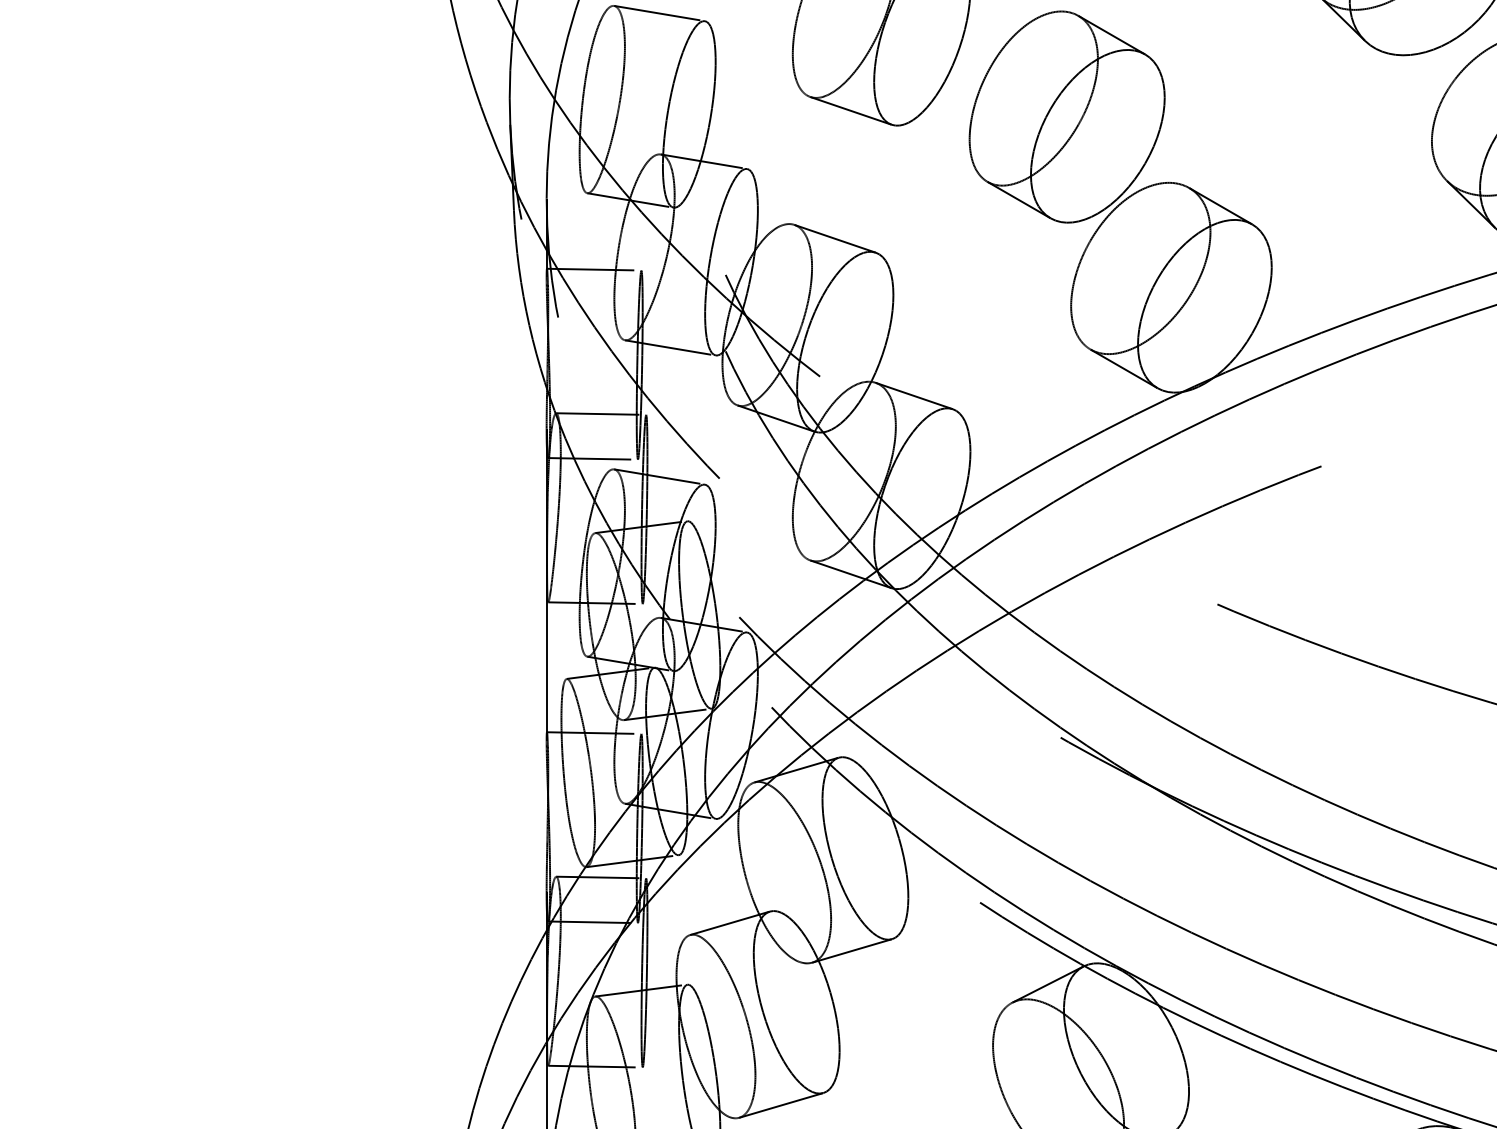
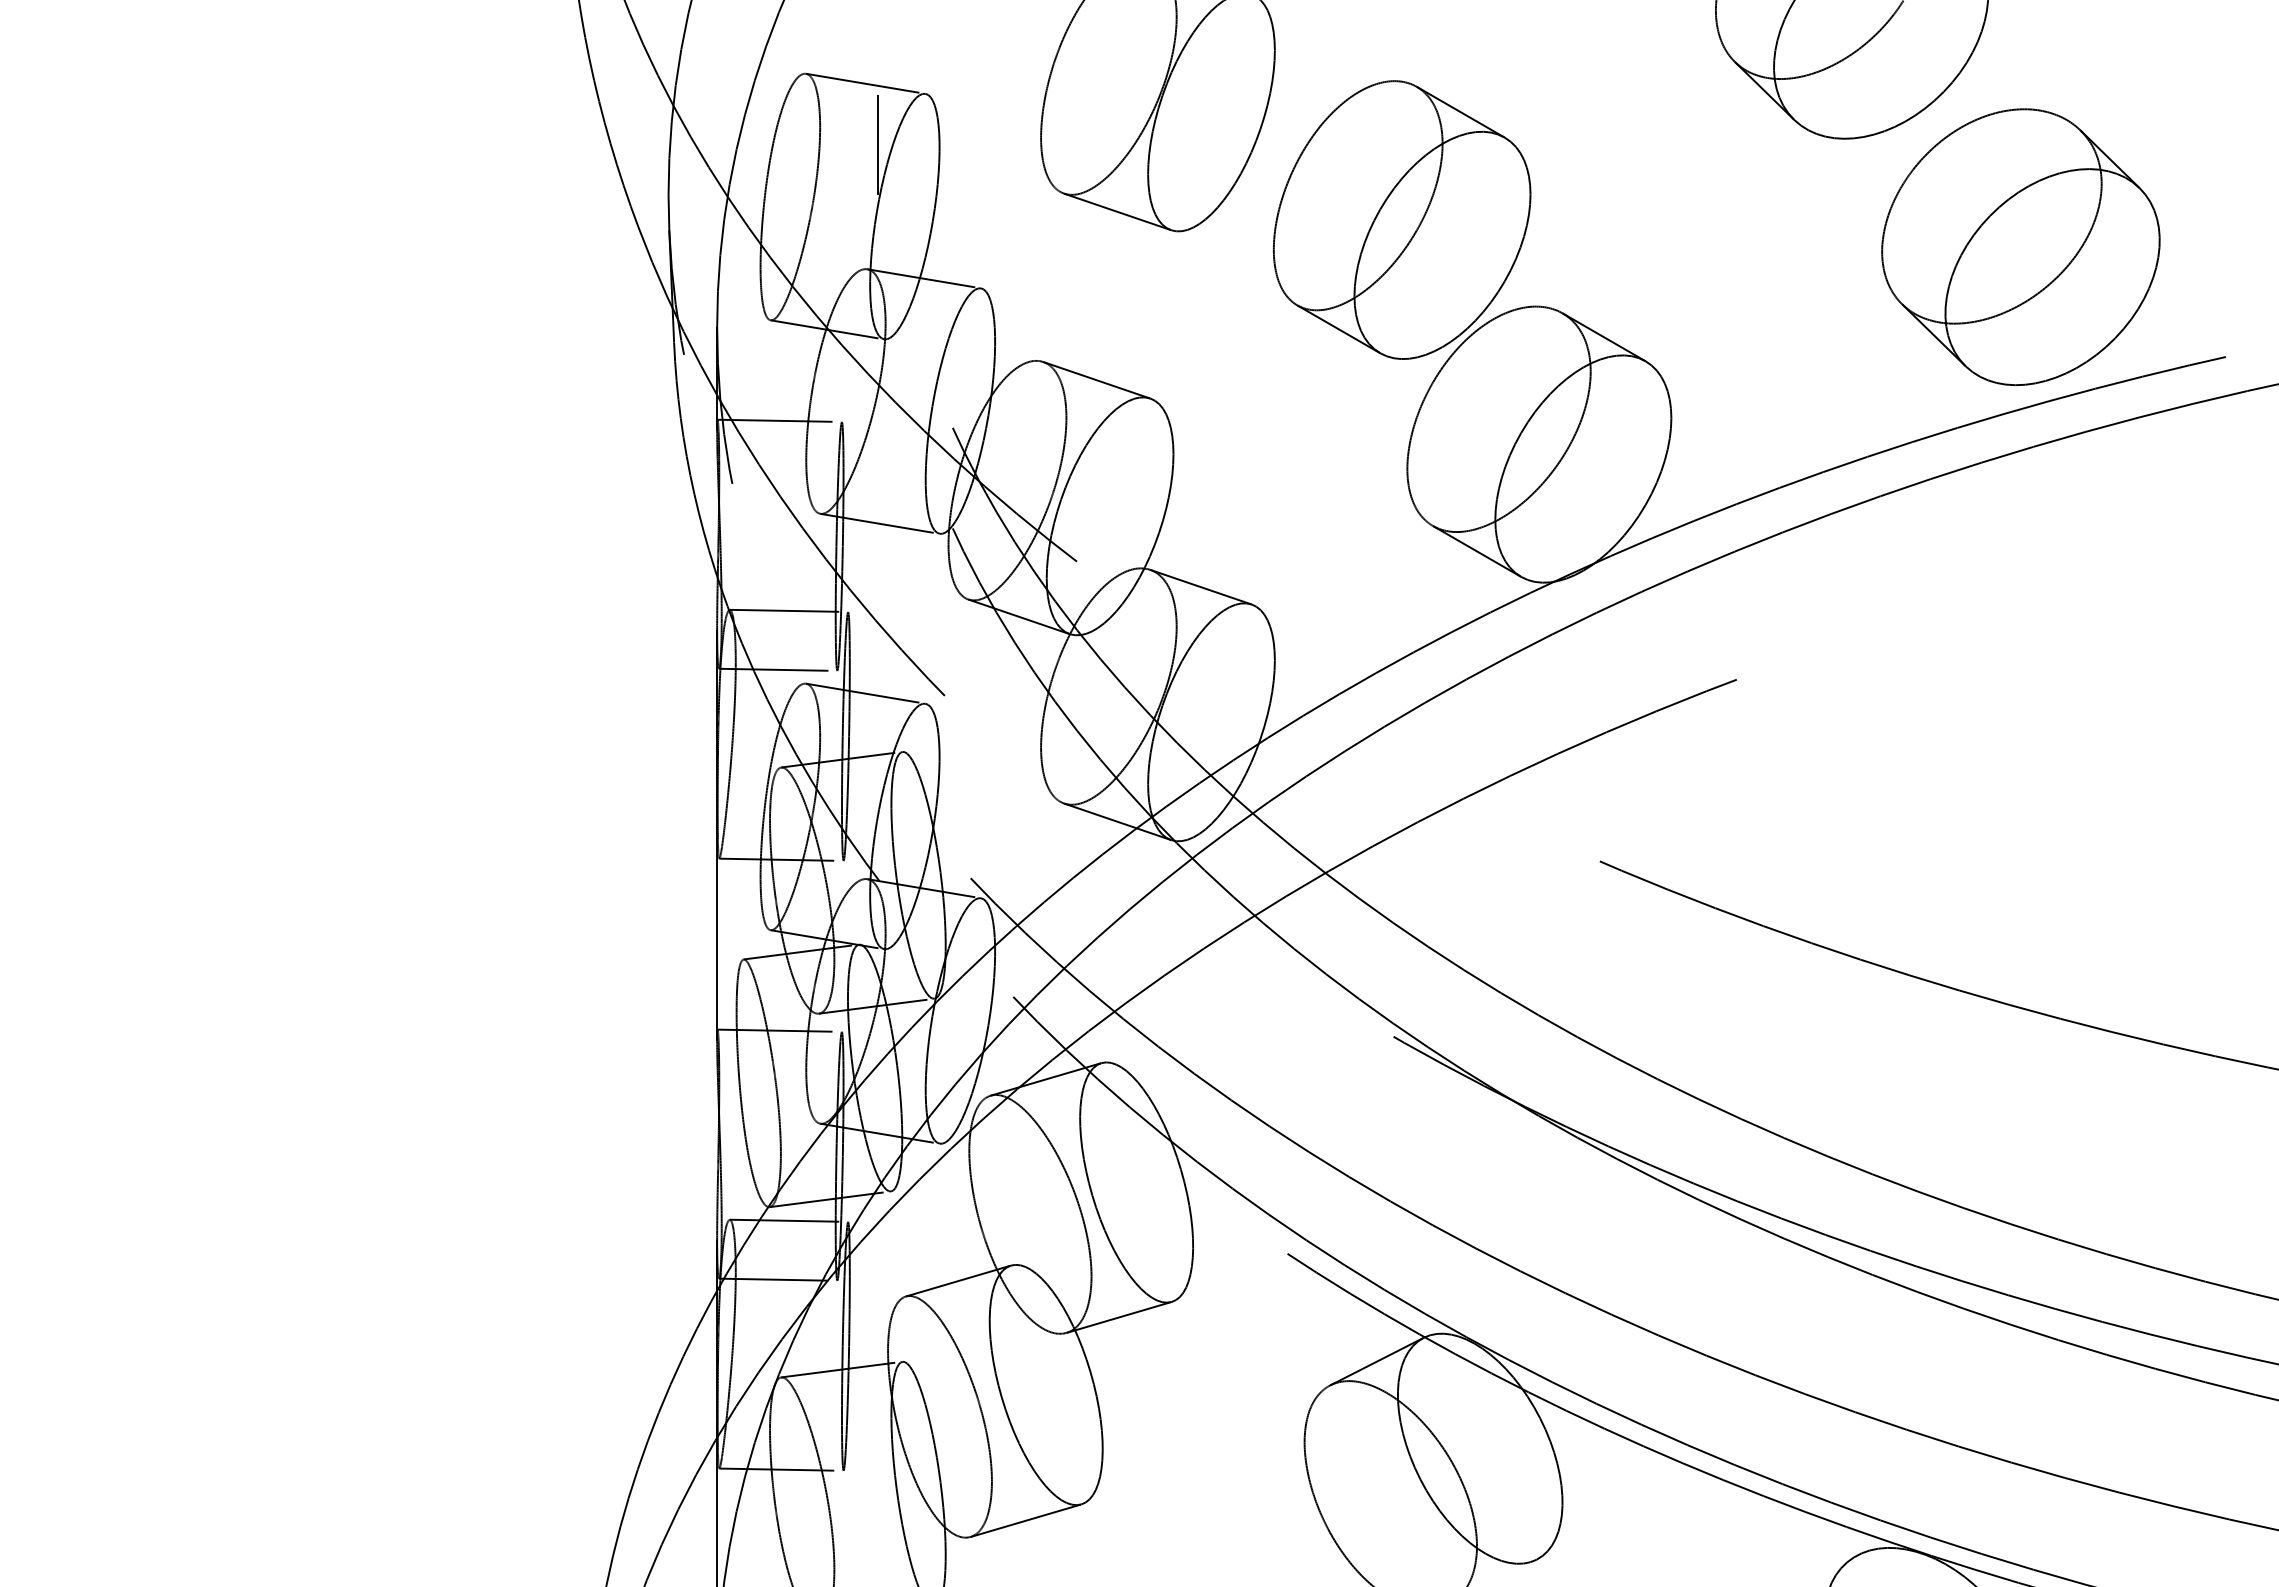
line: (669, 59) -> (878, 144), added

